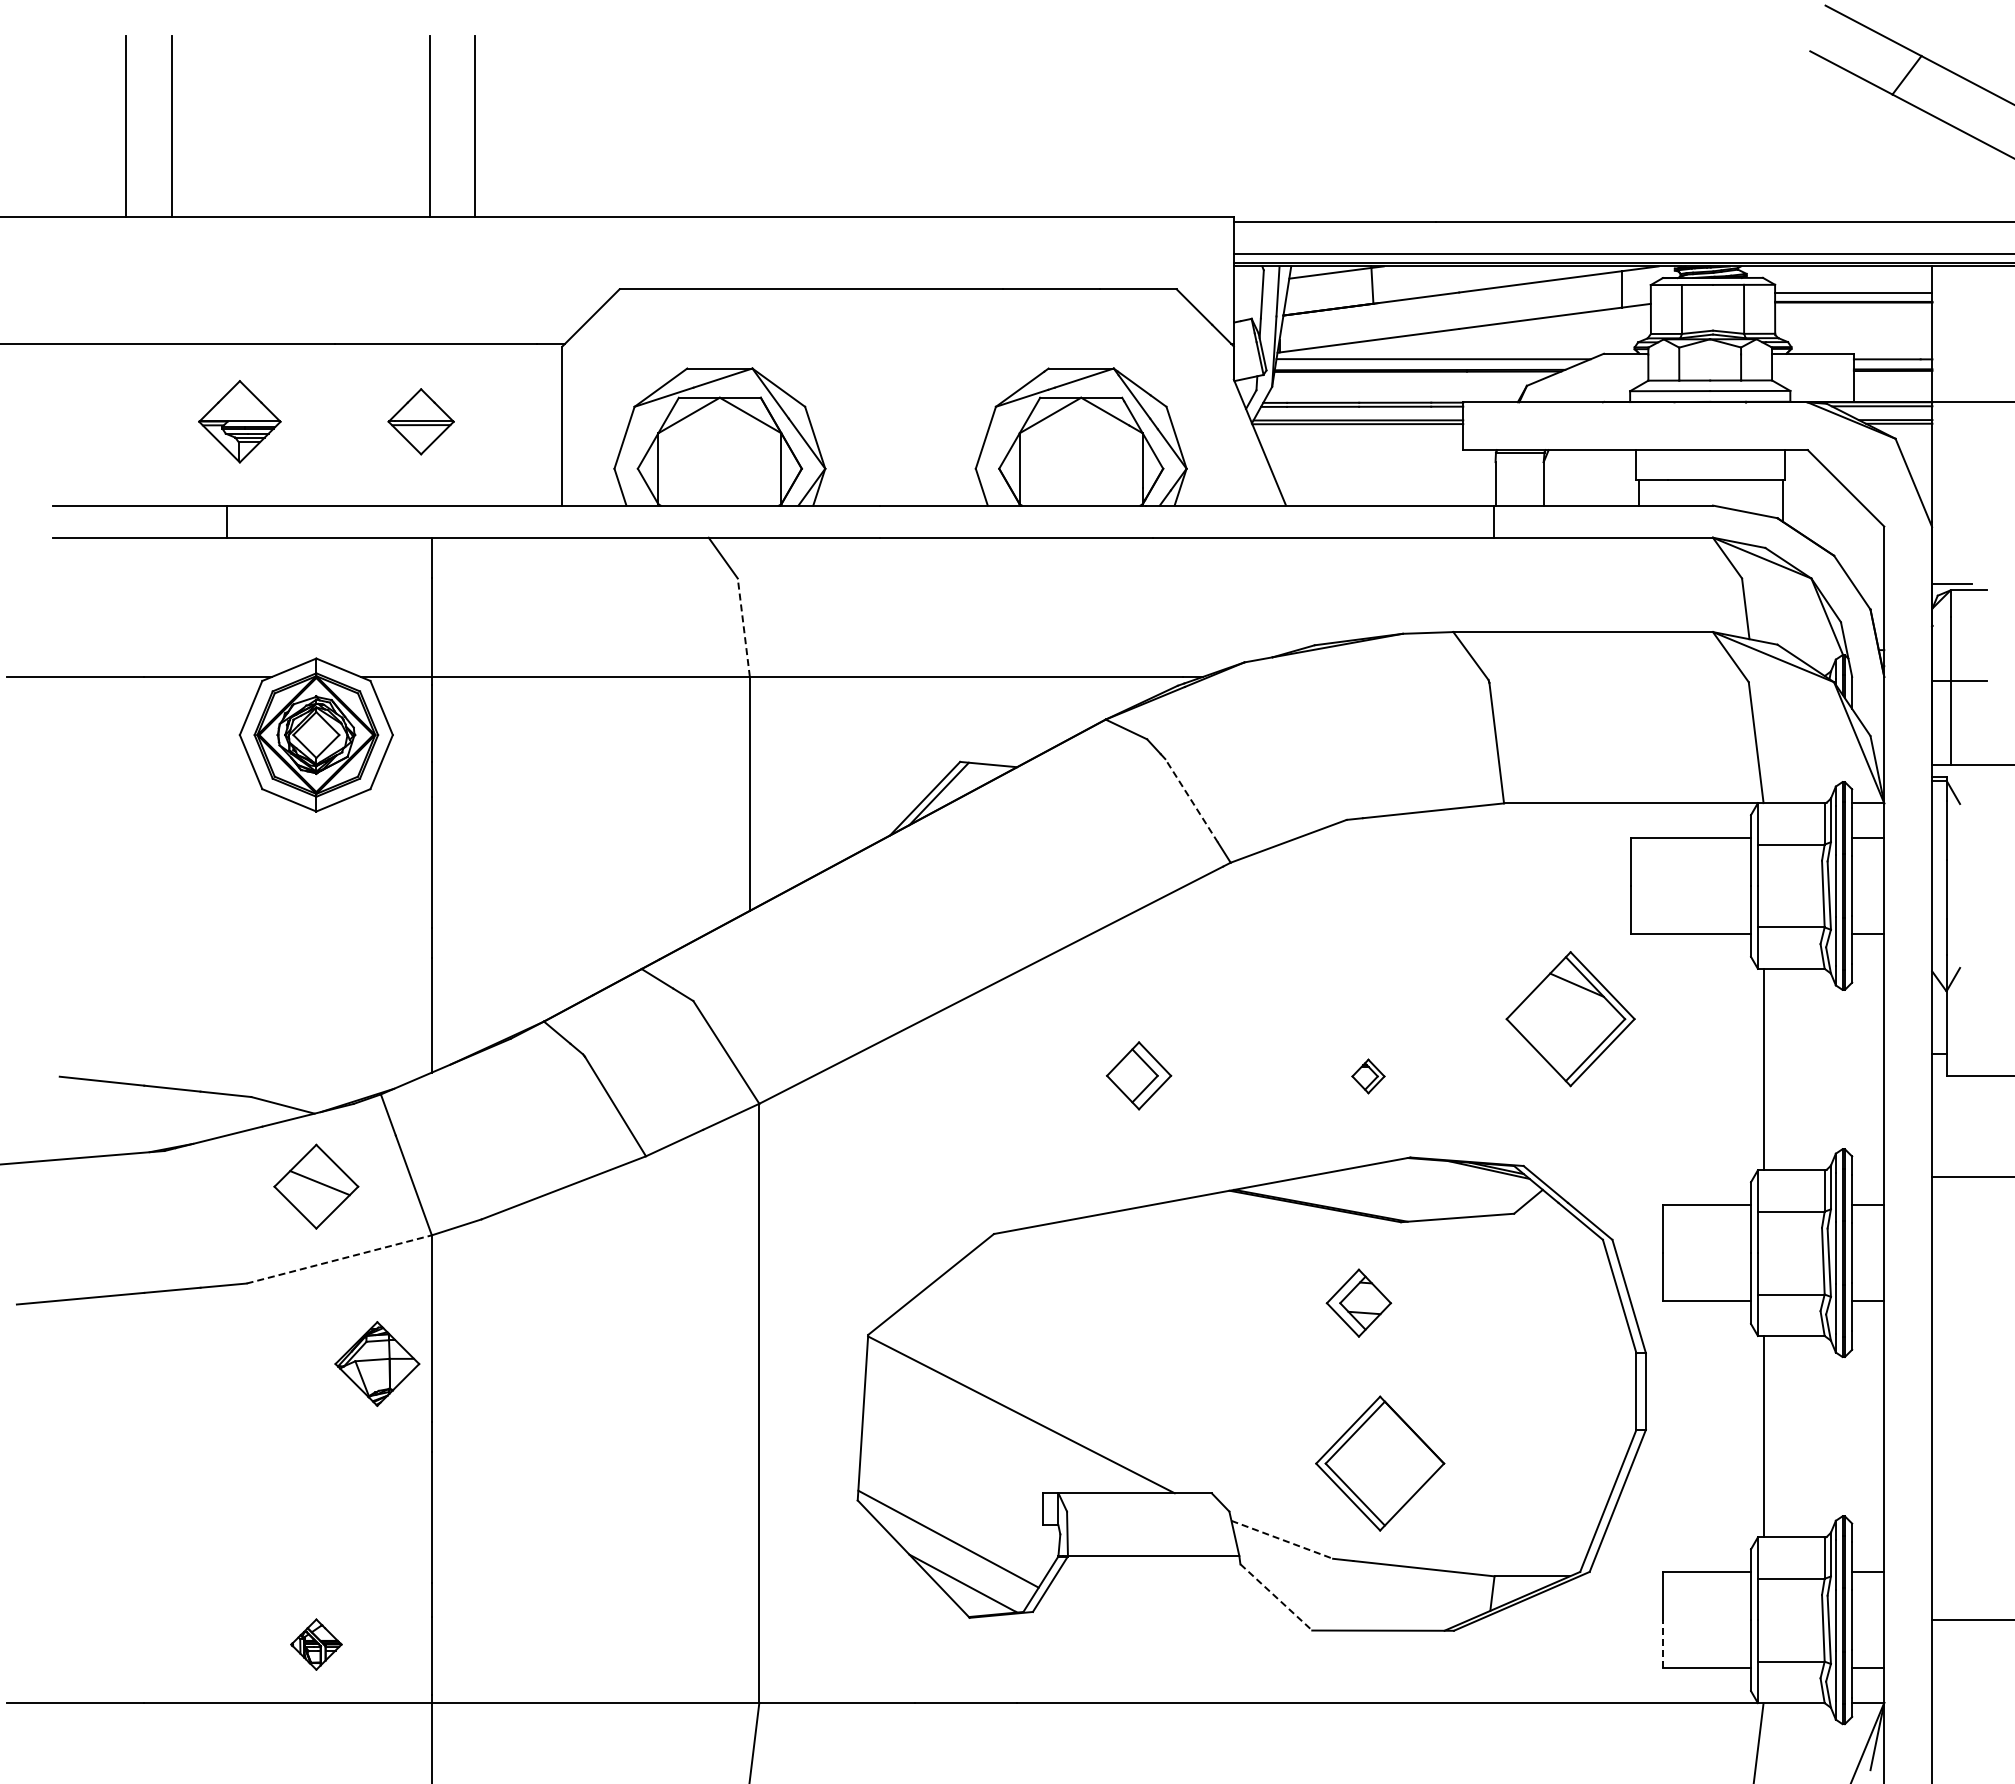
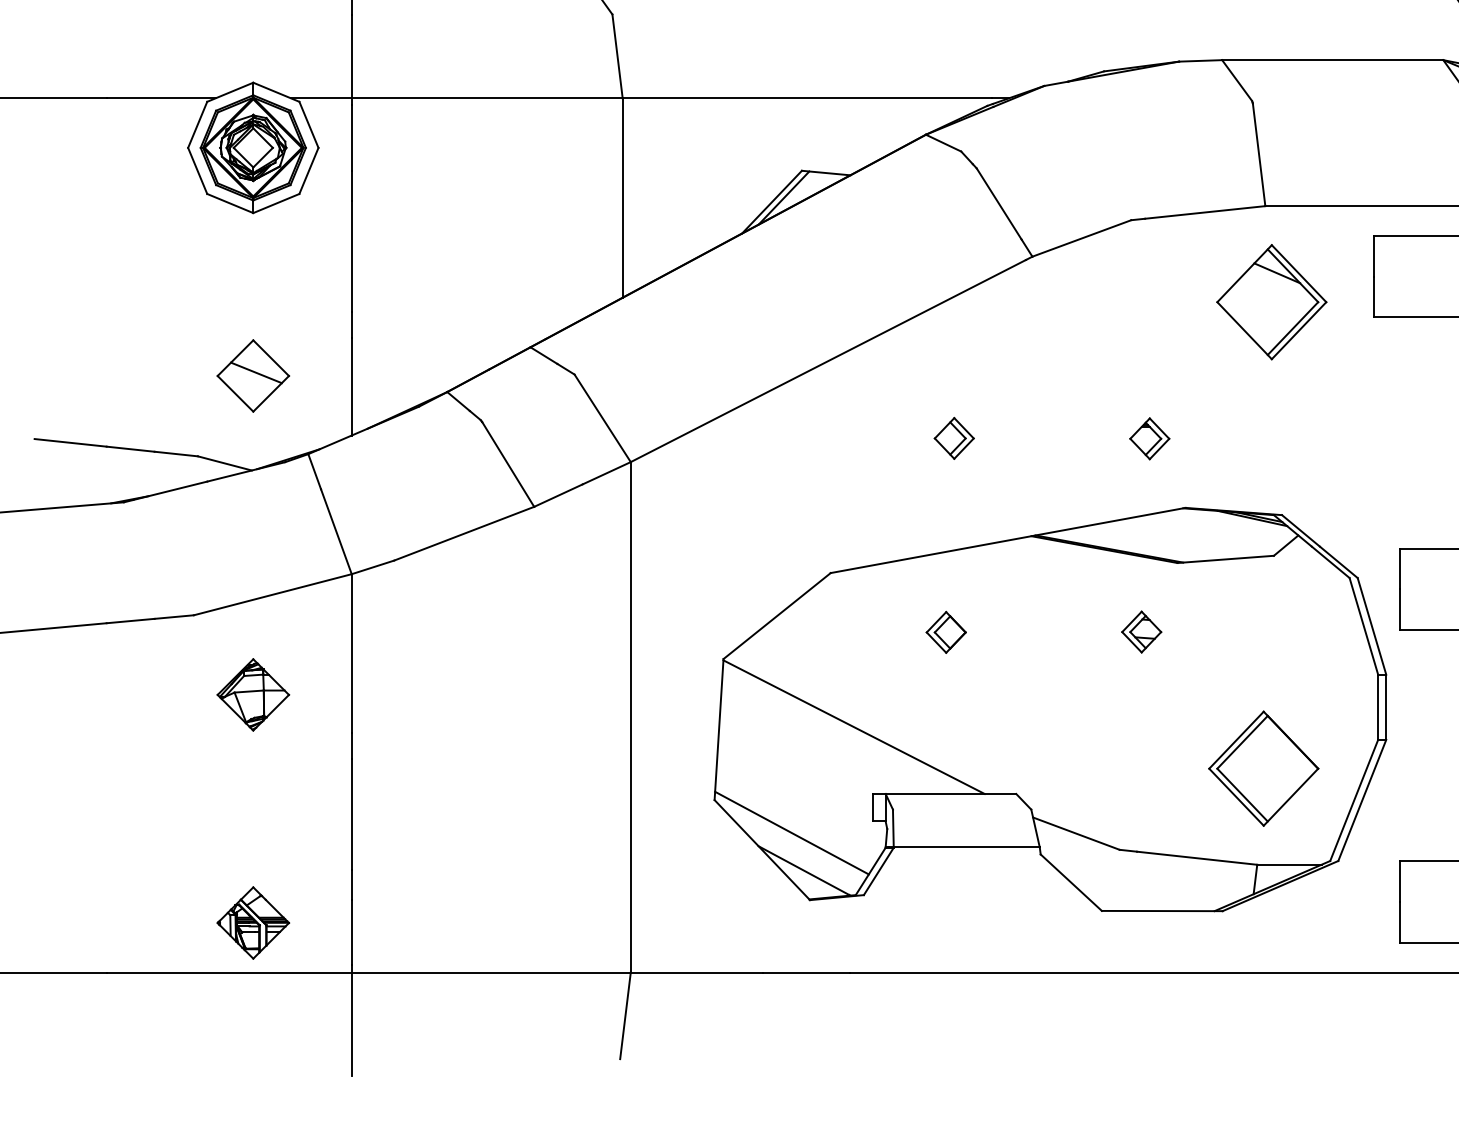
line: (743, 627) -> (617, 56), dashed -> solid
line: (1191, 800) -> (999, 203), dashed -> solid
part: (1570, 1019) -> (1271, 302), moved
part: (1138, 1076) -> (953, 438), size x0.71
part: (1368, 1076) -> (1149, 438), size x1.43
part: (316, 1186) -> (253, 375), moved
line: (339, 1259) -> (273, 594), dashed -> solid
part: (1129, 1303) -> (946, 632), added
part: (1358, 1303) -> (1141, 632), size x0.71
part: (377, 1363) -> (253, 694), moved
part: (1380, 1463) -> (1264, 768), moved
line: (1282, 1540) -> (1076, 834), dashed -> solid
line: (1276, 1597) -> (1071, 882), dashed -> solid
part: (316, 1644) -> (253, 922), size x1.67
line: (1662, 1644) -> (1400, 922), dashed -> solid

